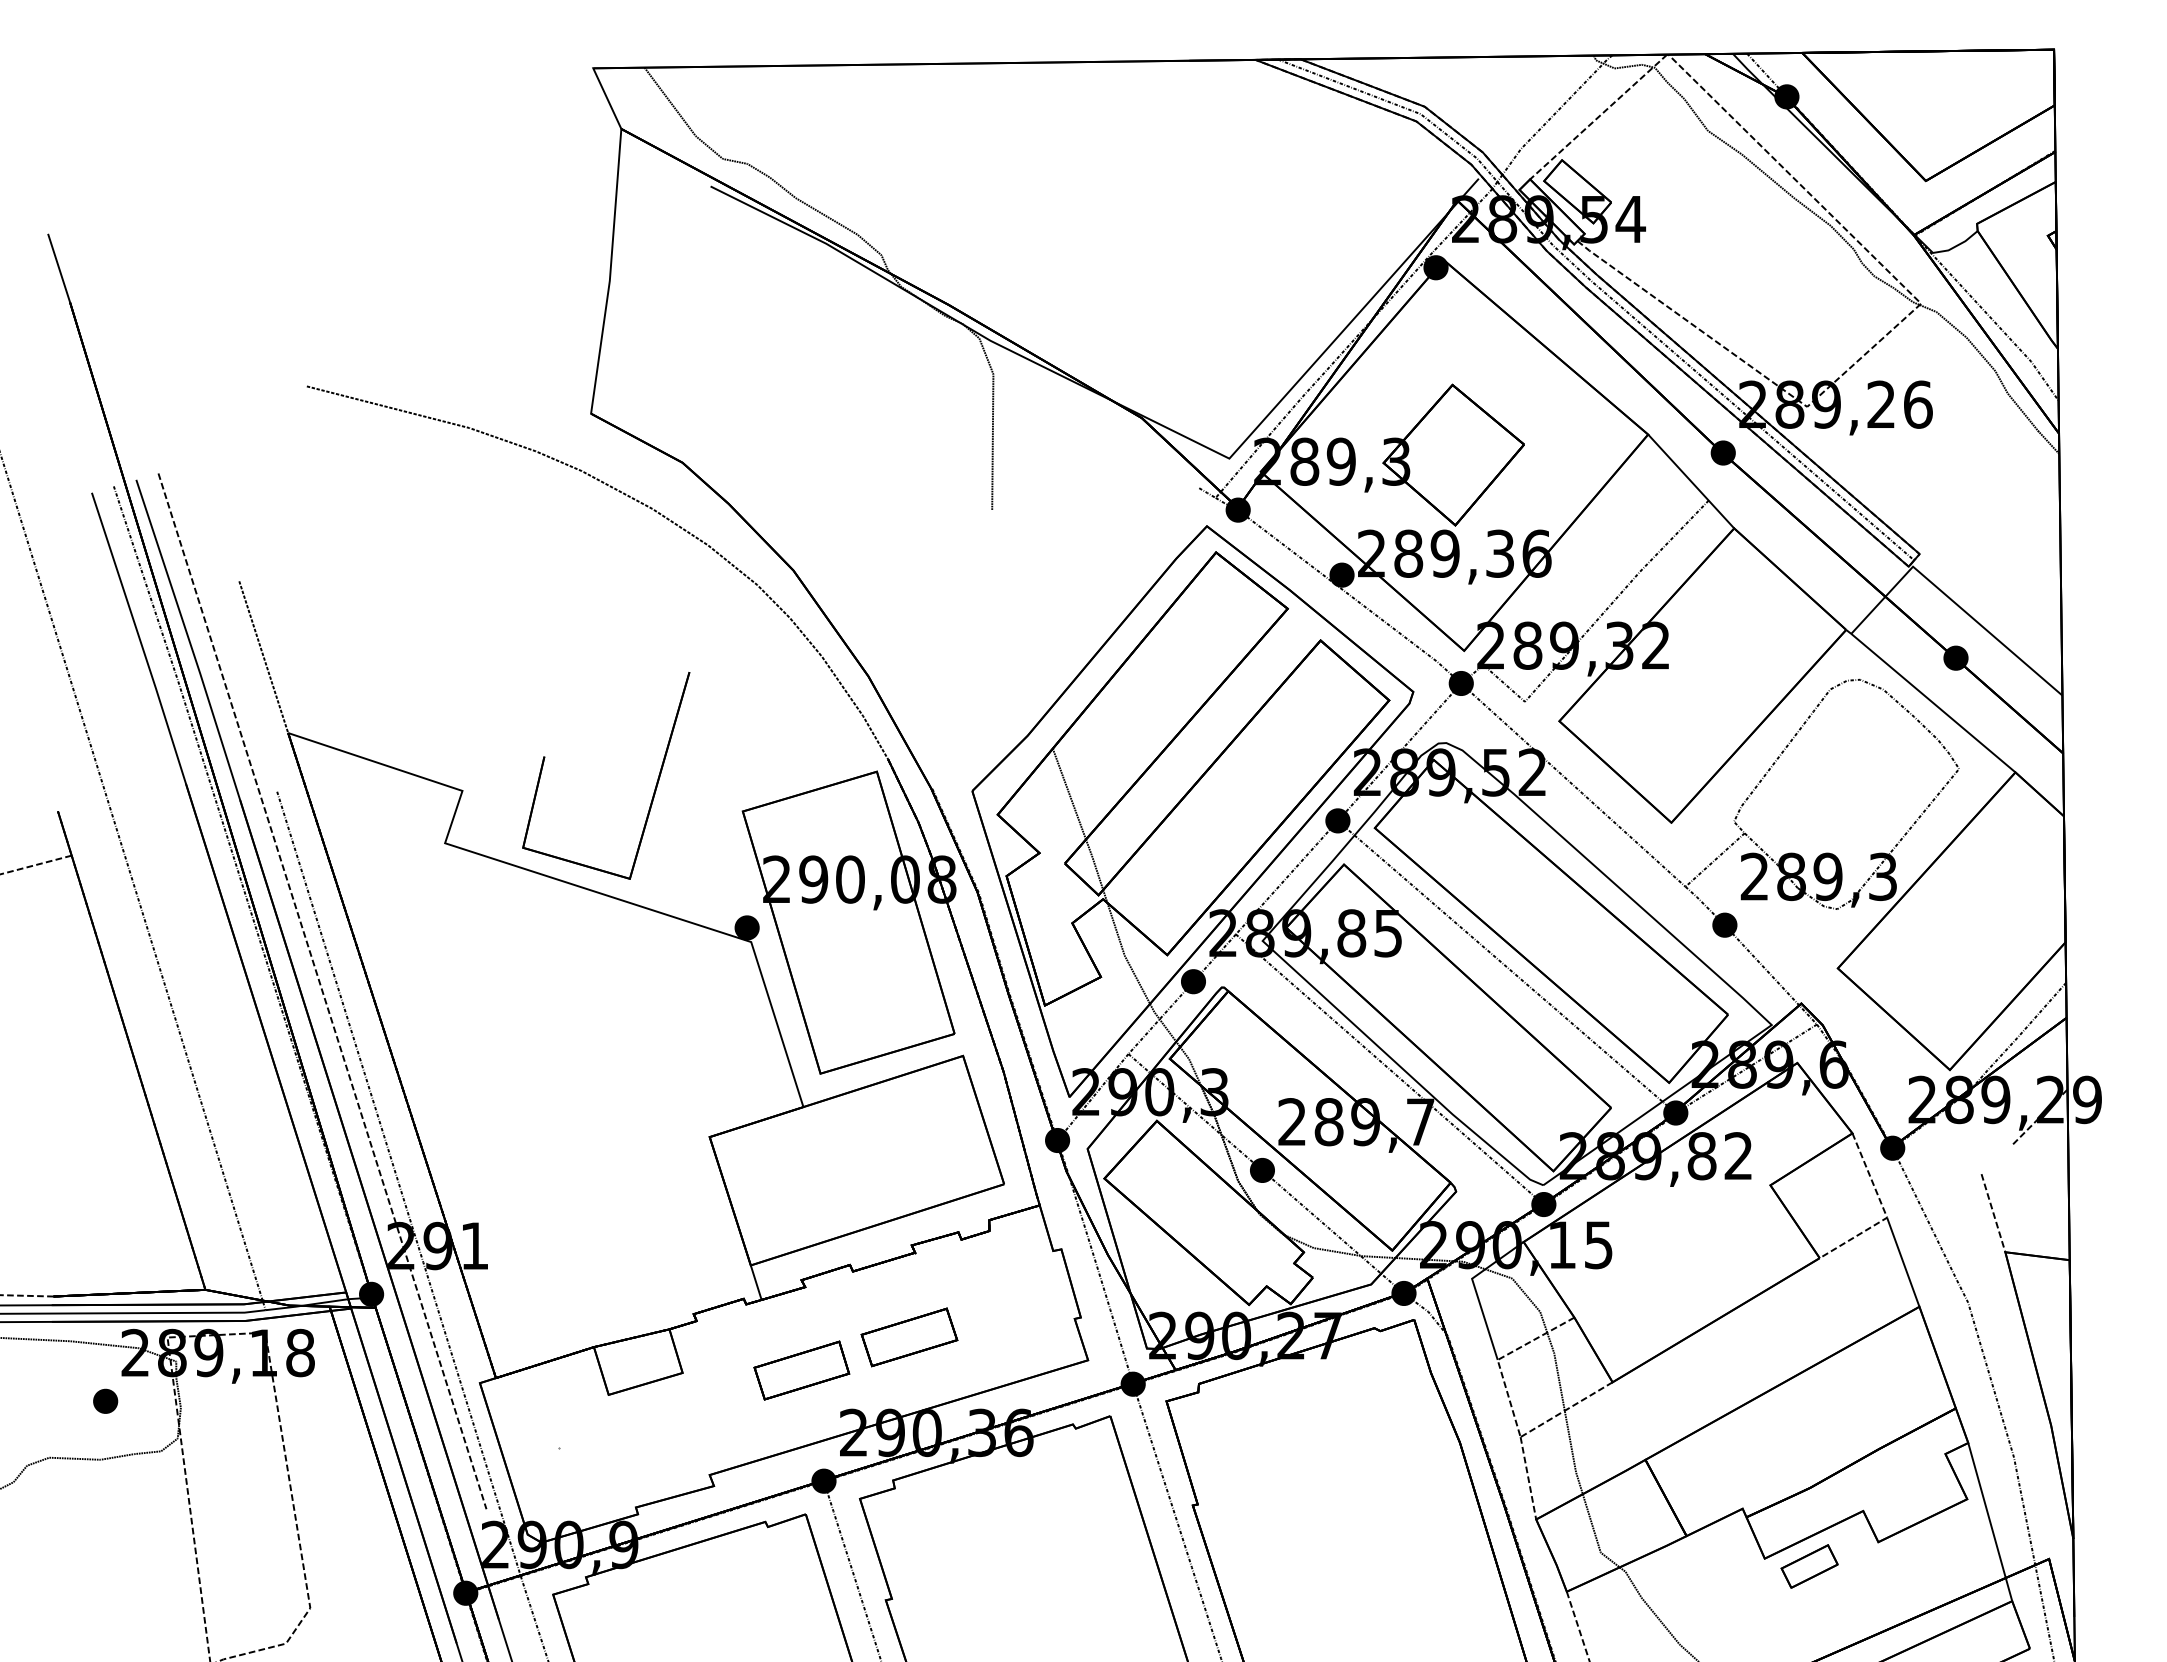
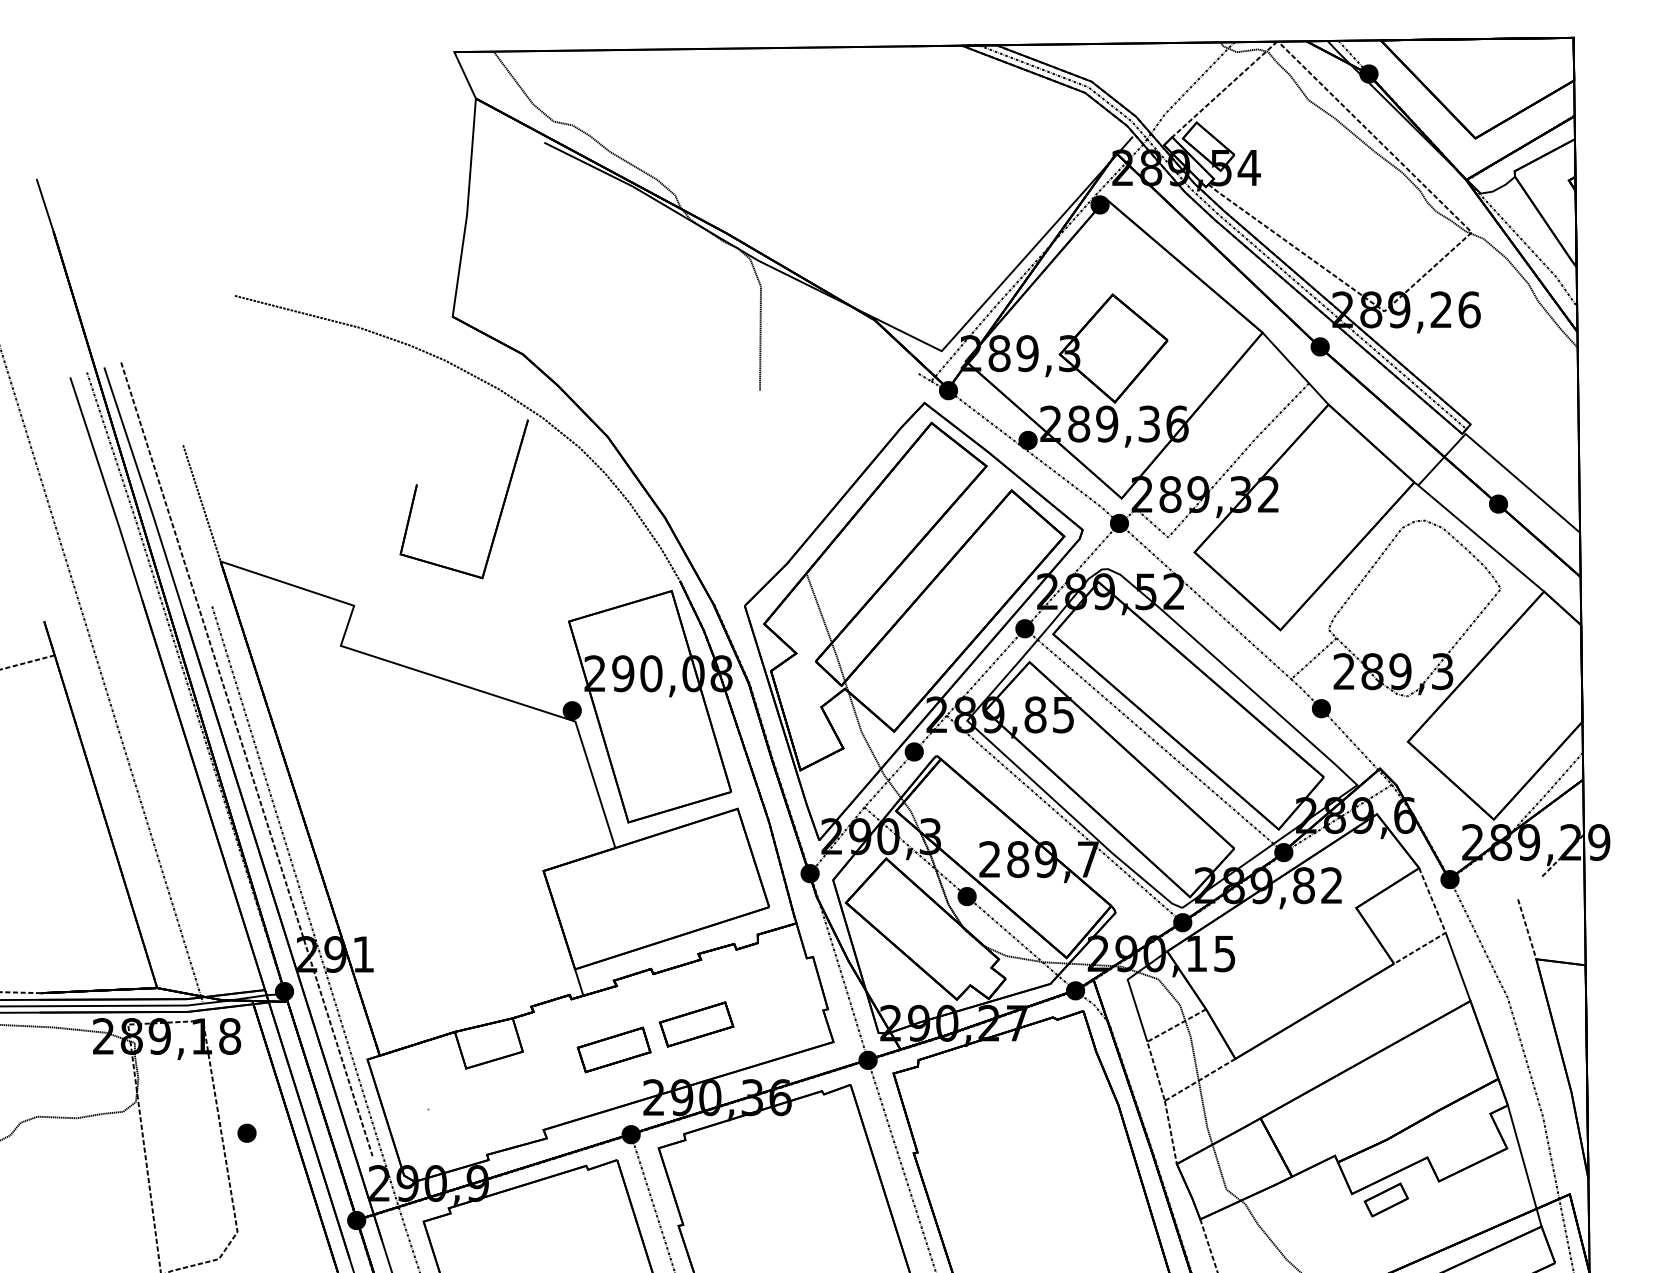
part: (654, 788) -> (501, 508), moved
part: (105, 1400) -> (246, 1132), moved

